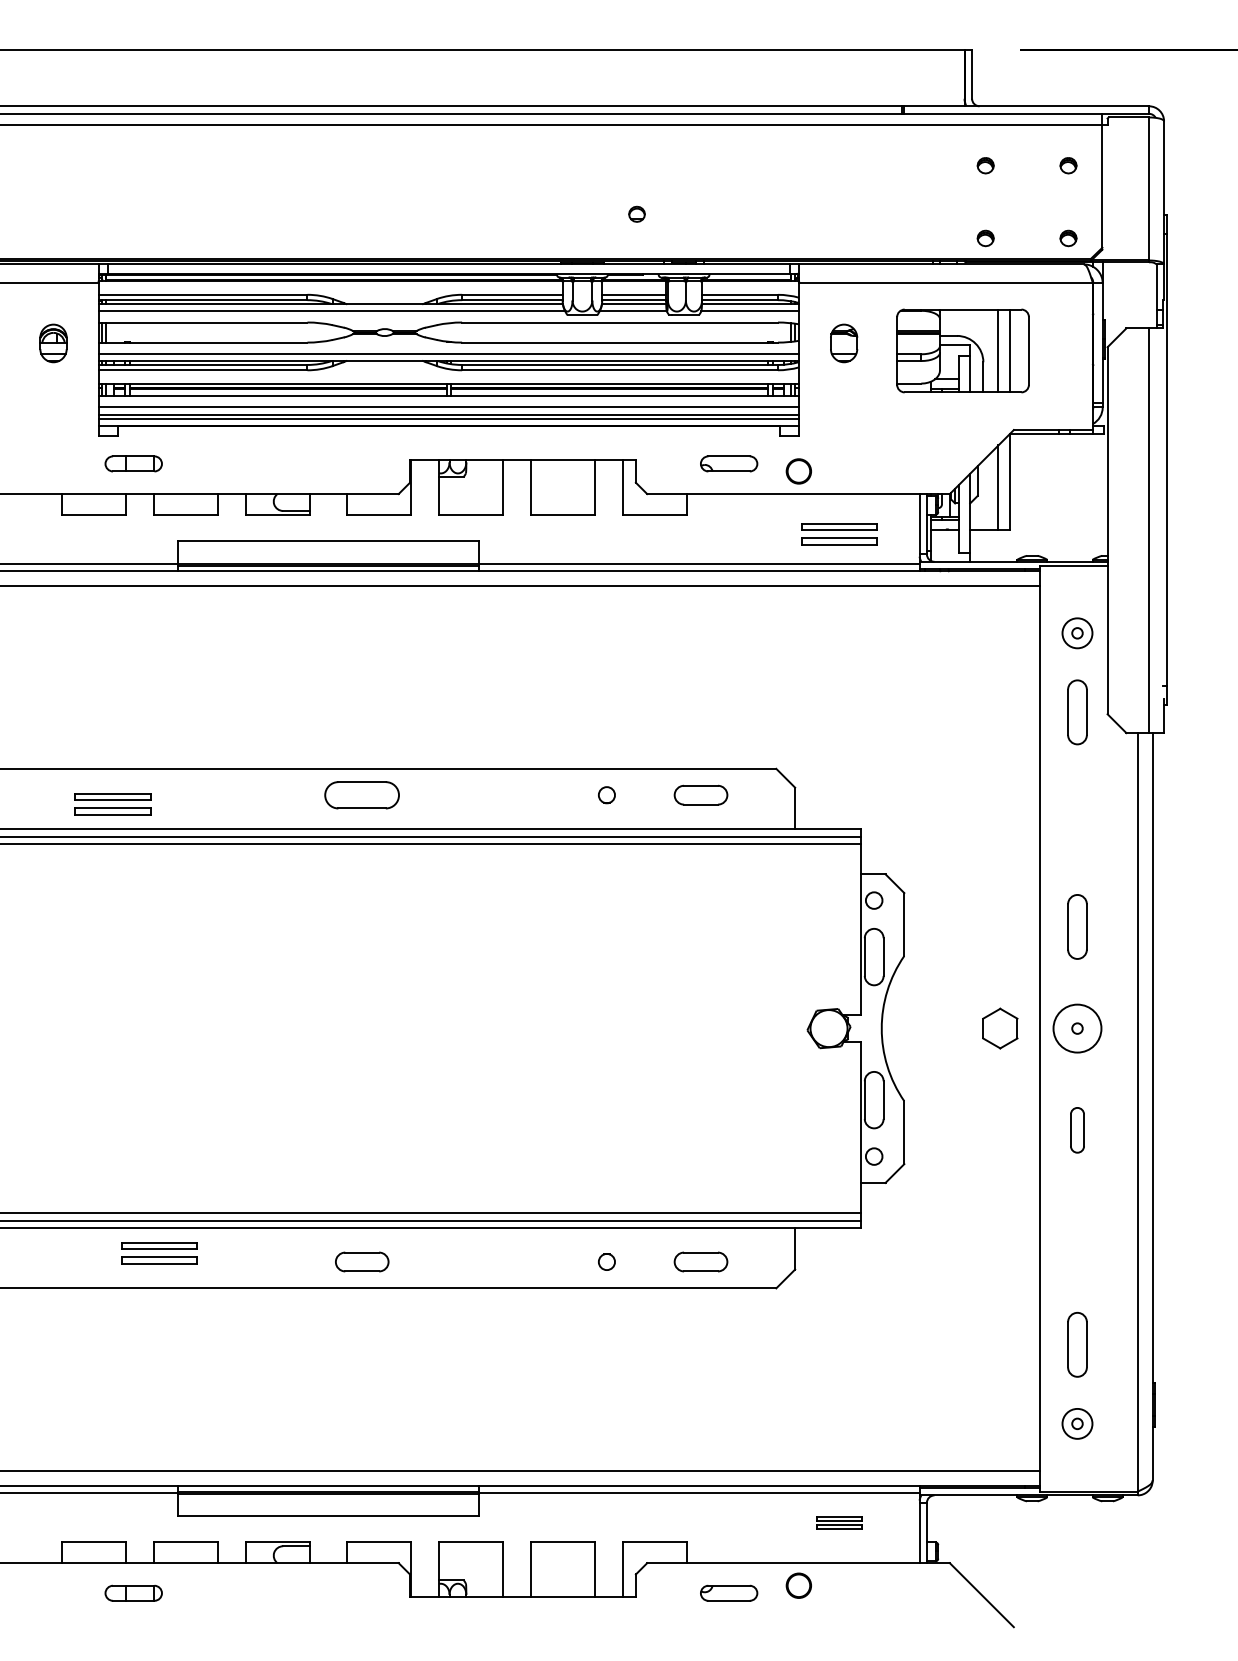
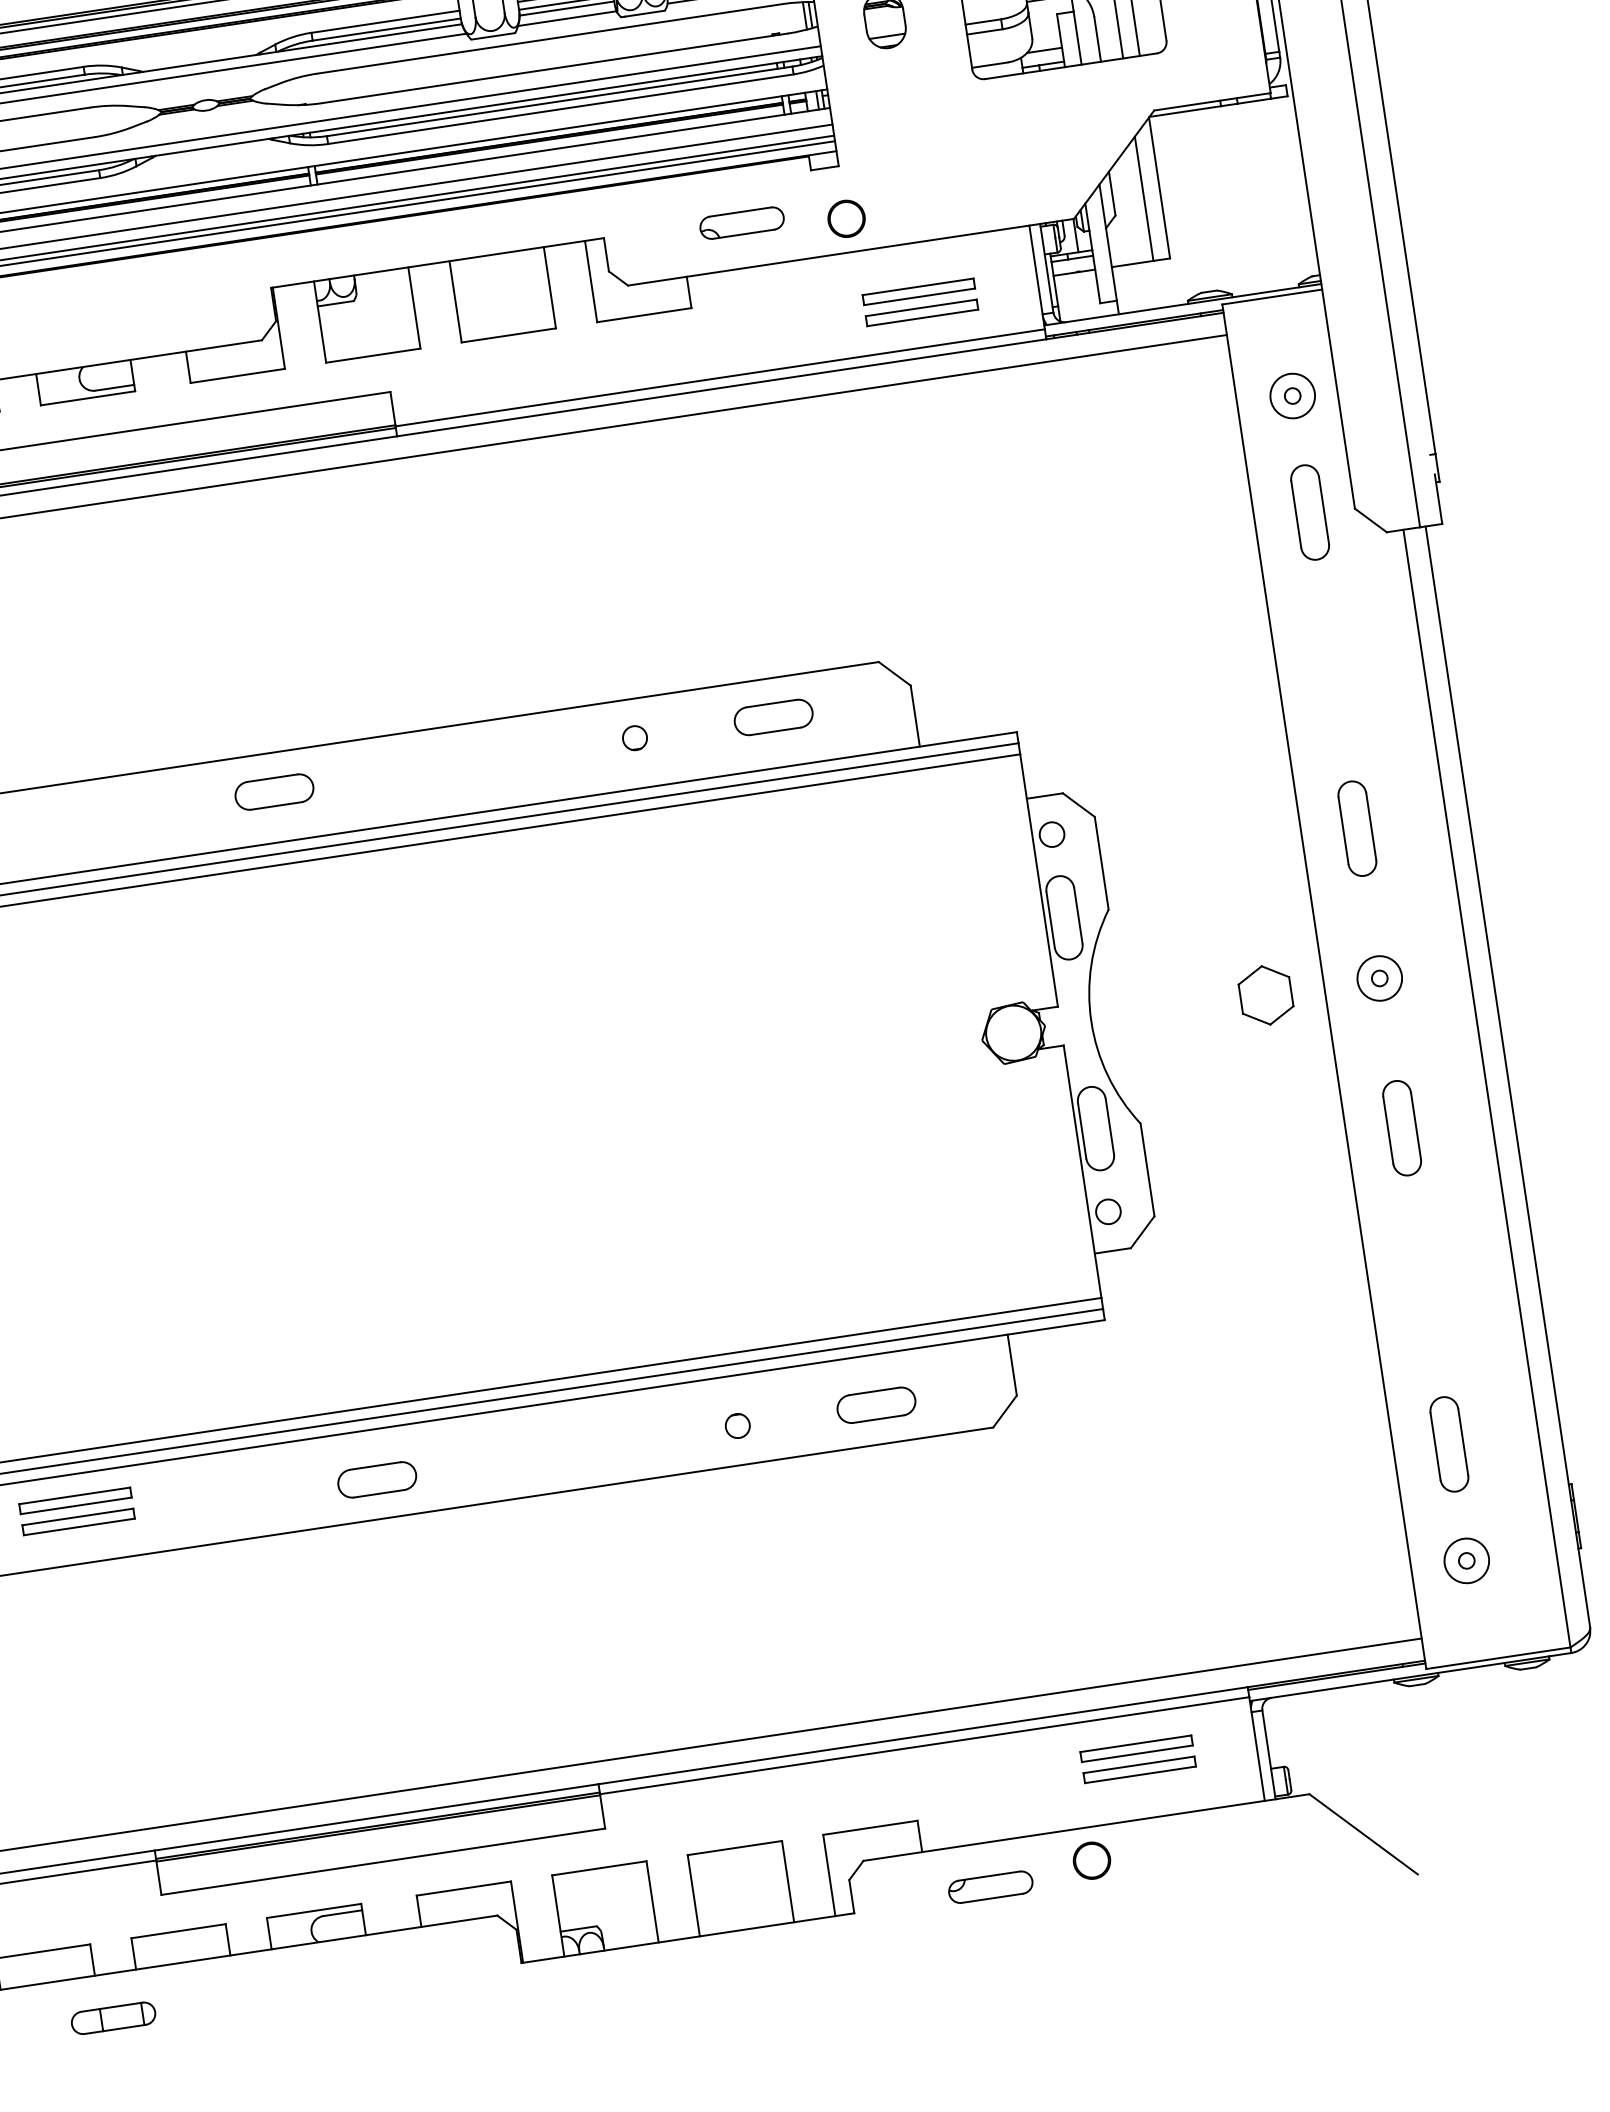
part: (362, 794) -> (274, 790), size x0.71
circle: (1077, 1028) -> (1379, 978), size x0.62
part: (1077, 1130) -> (1402, 1128), size x1.43
part: (839, 1522) -> (1137, 1758), size x1.67

